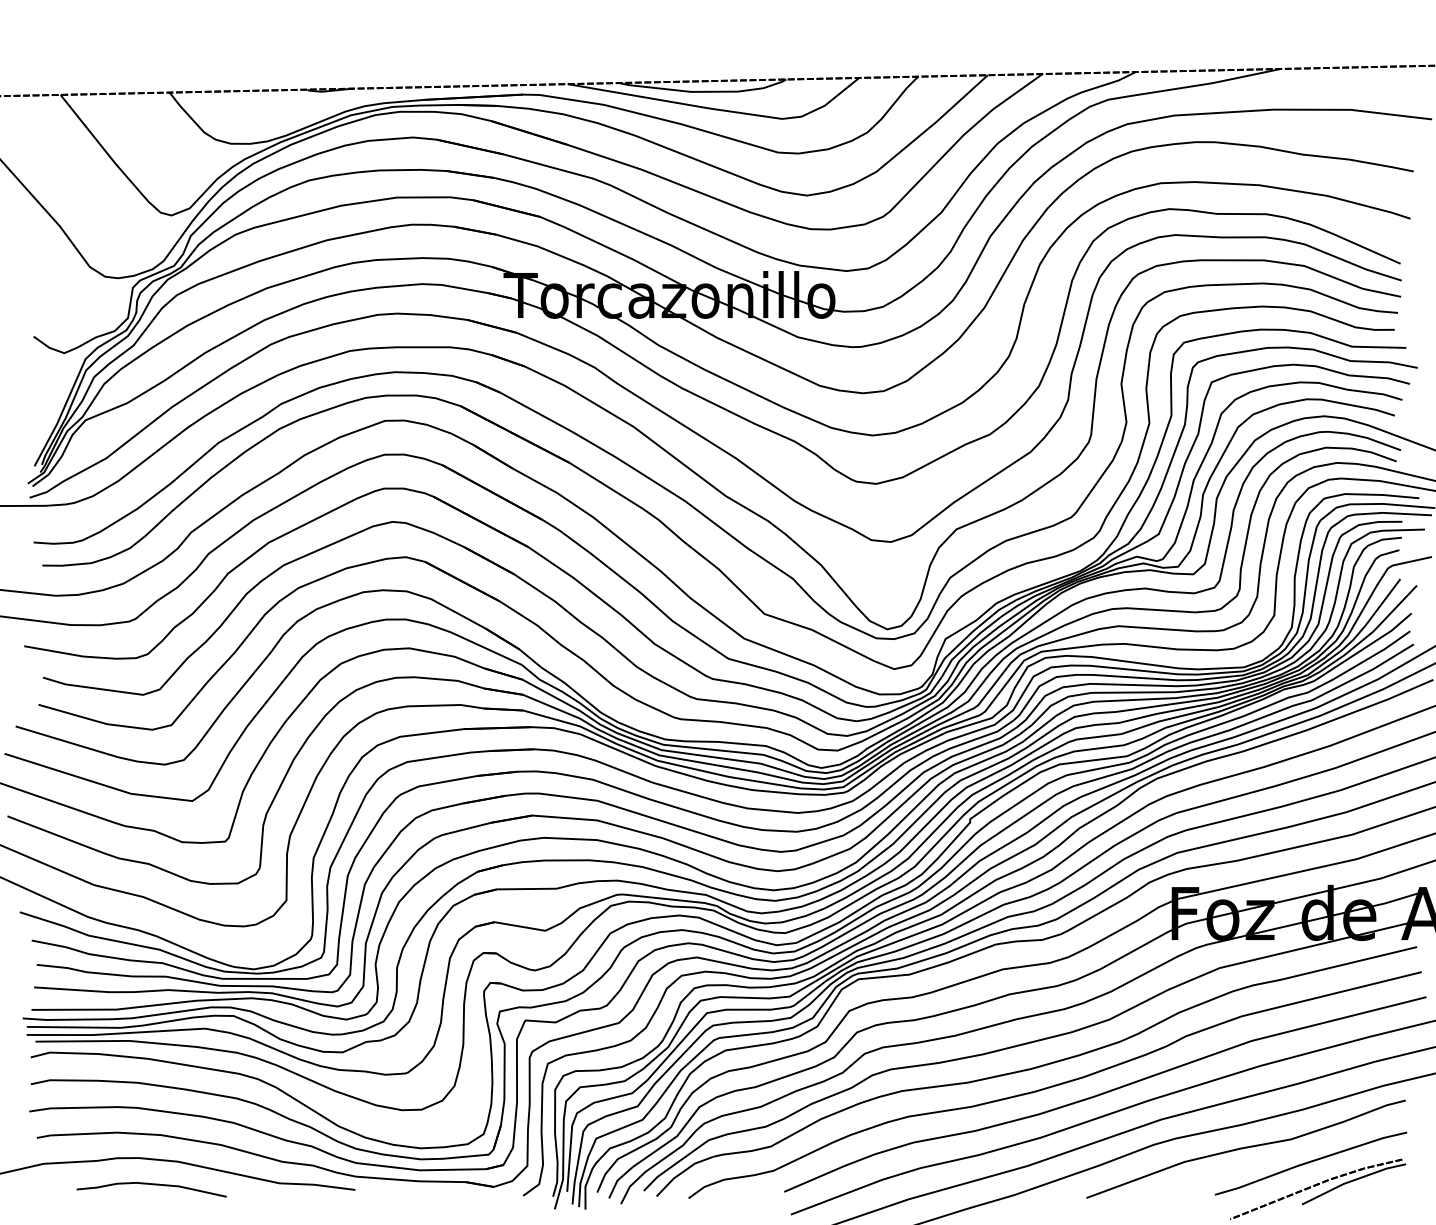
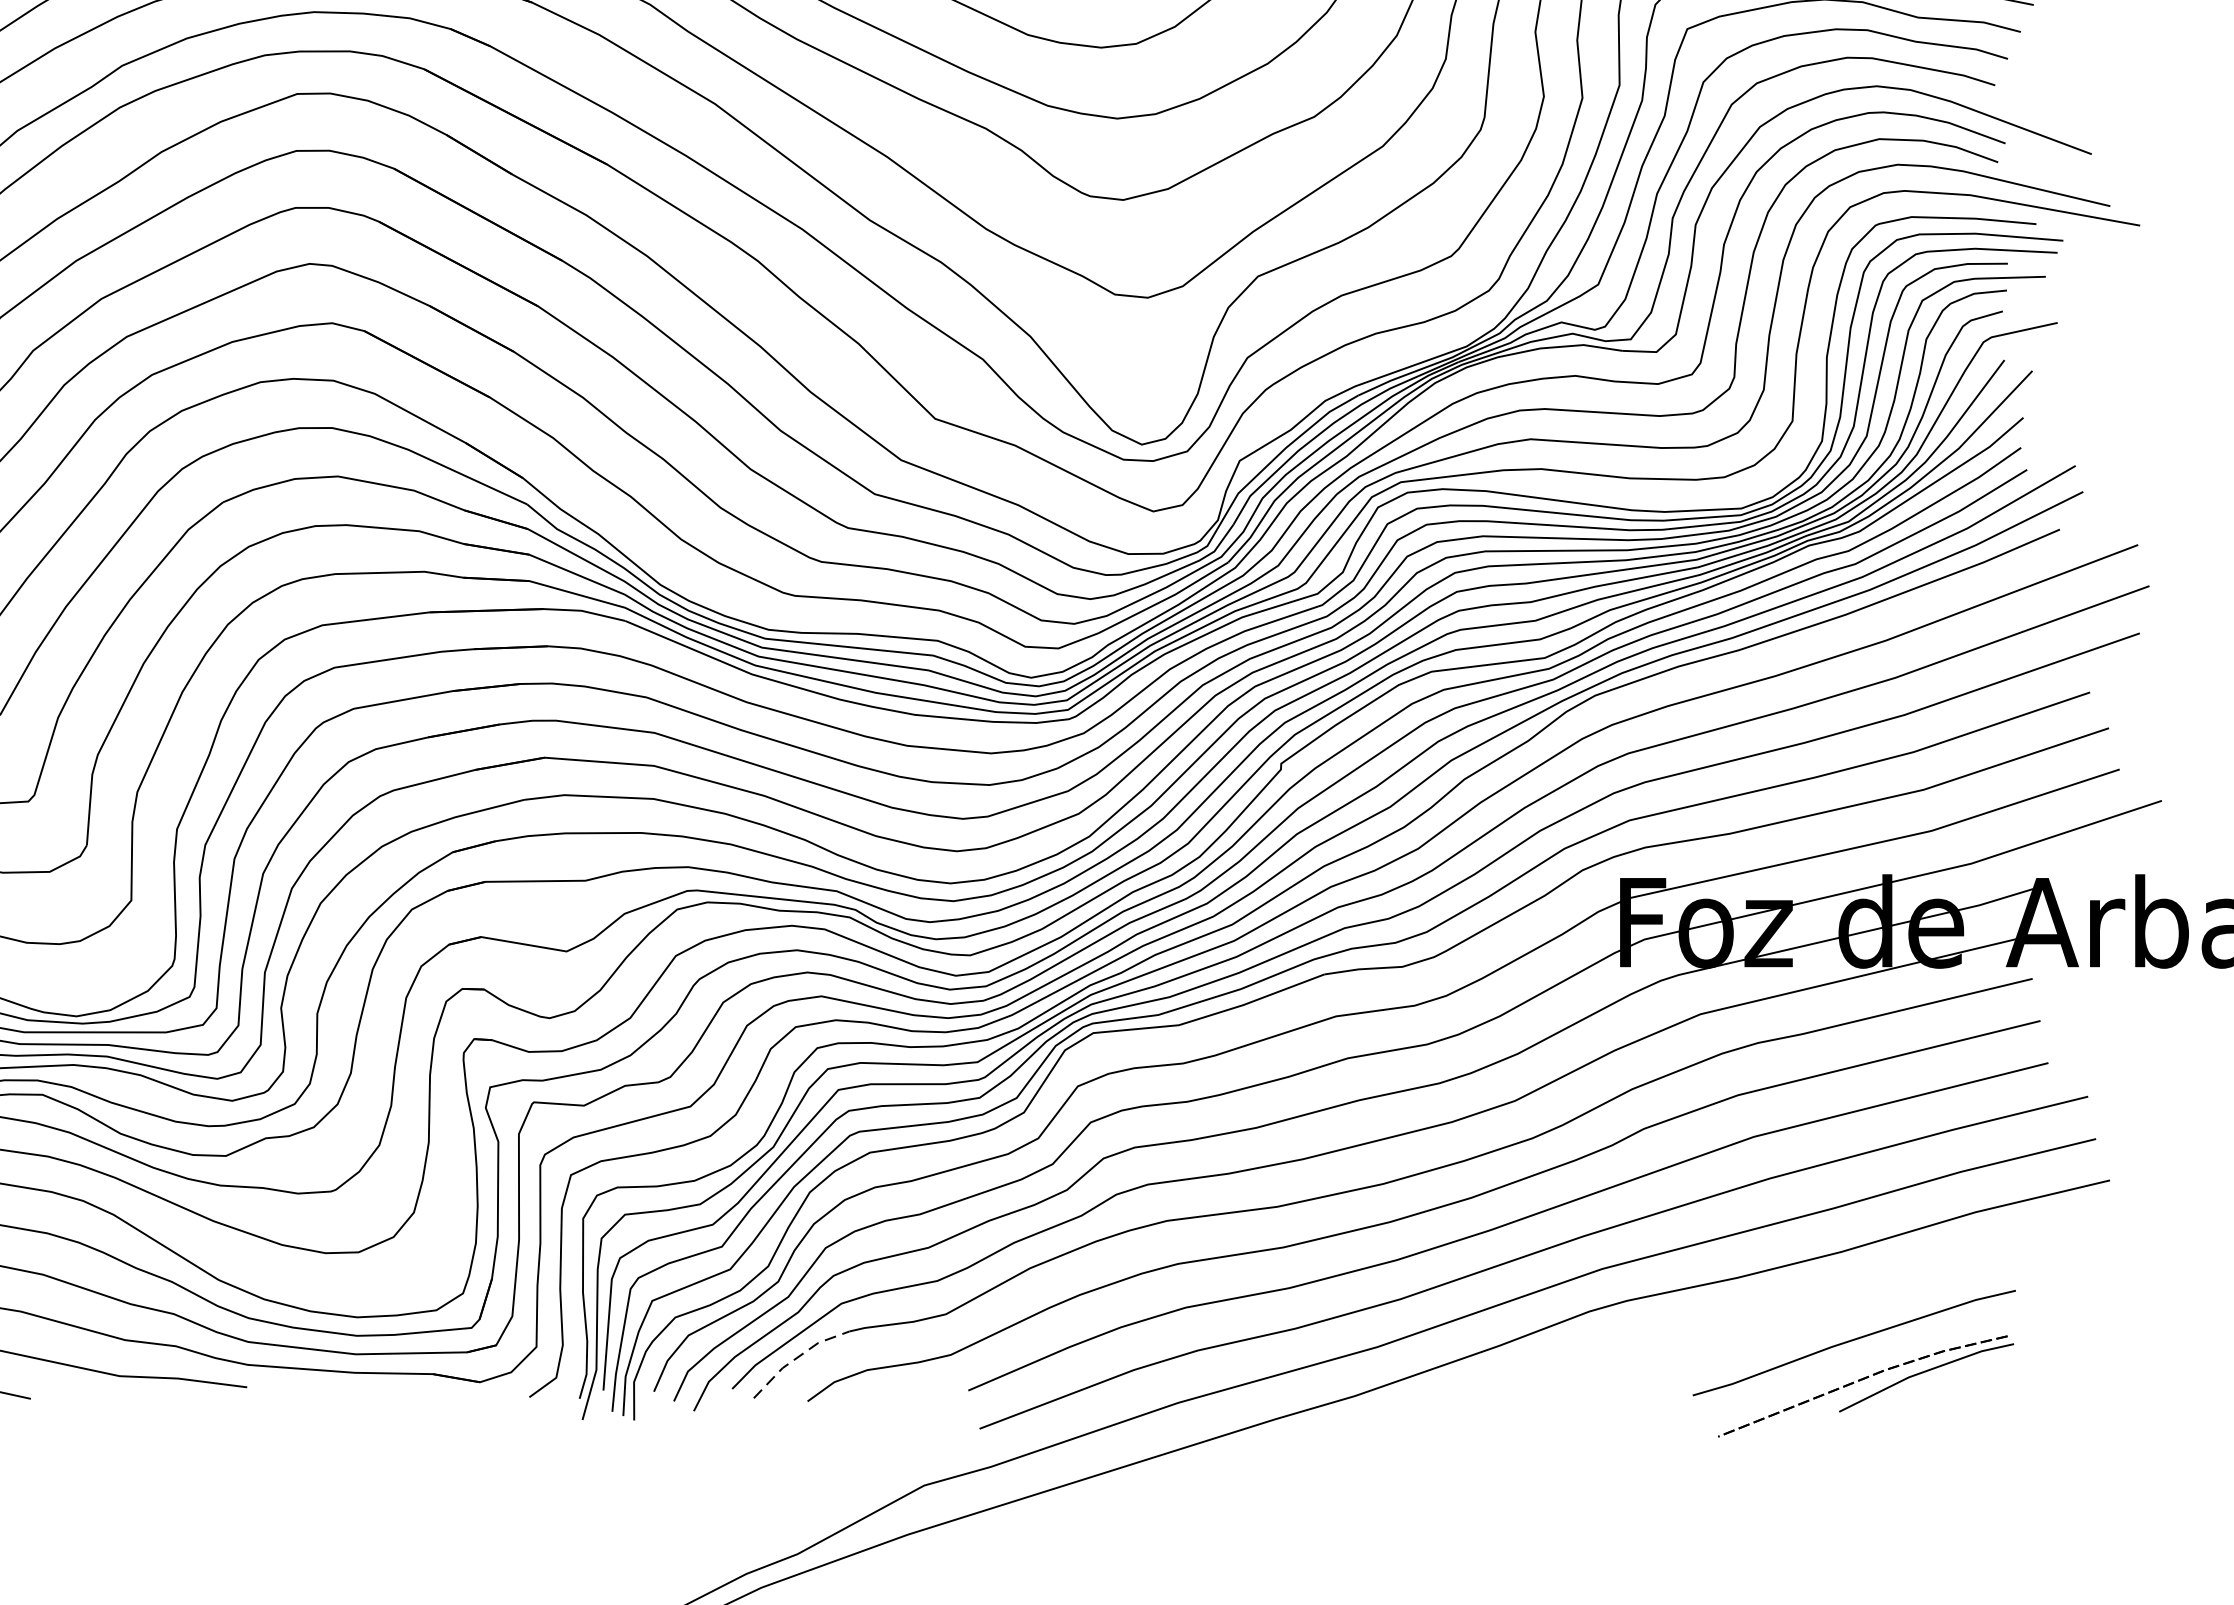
curve: (1245, 1148) -> (1744, 1317), removed
line: (682, 1172) -> (797, 1357), solid -> dashed

